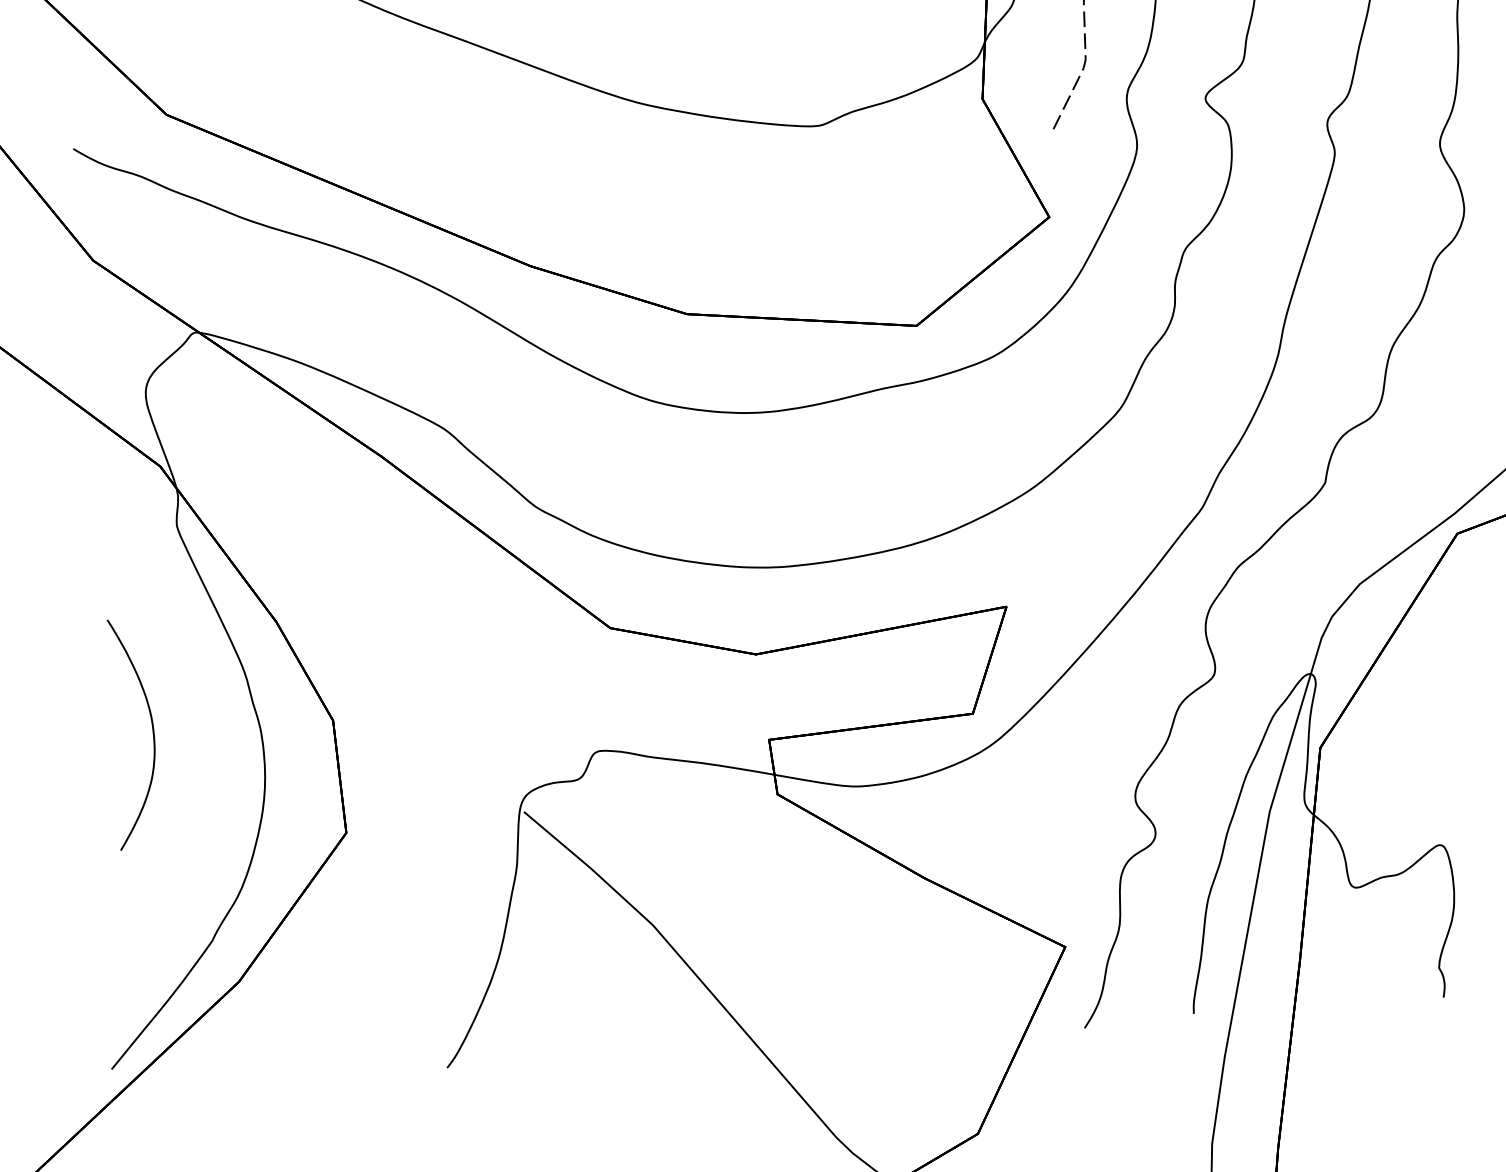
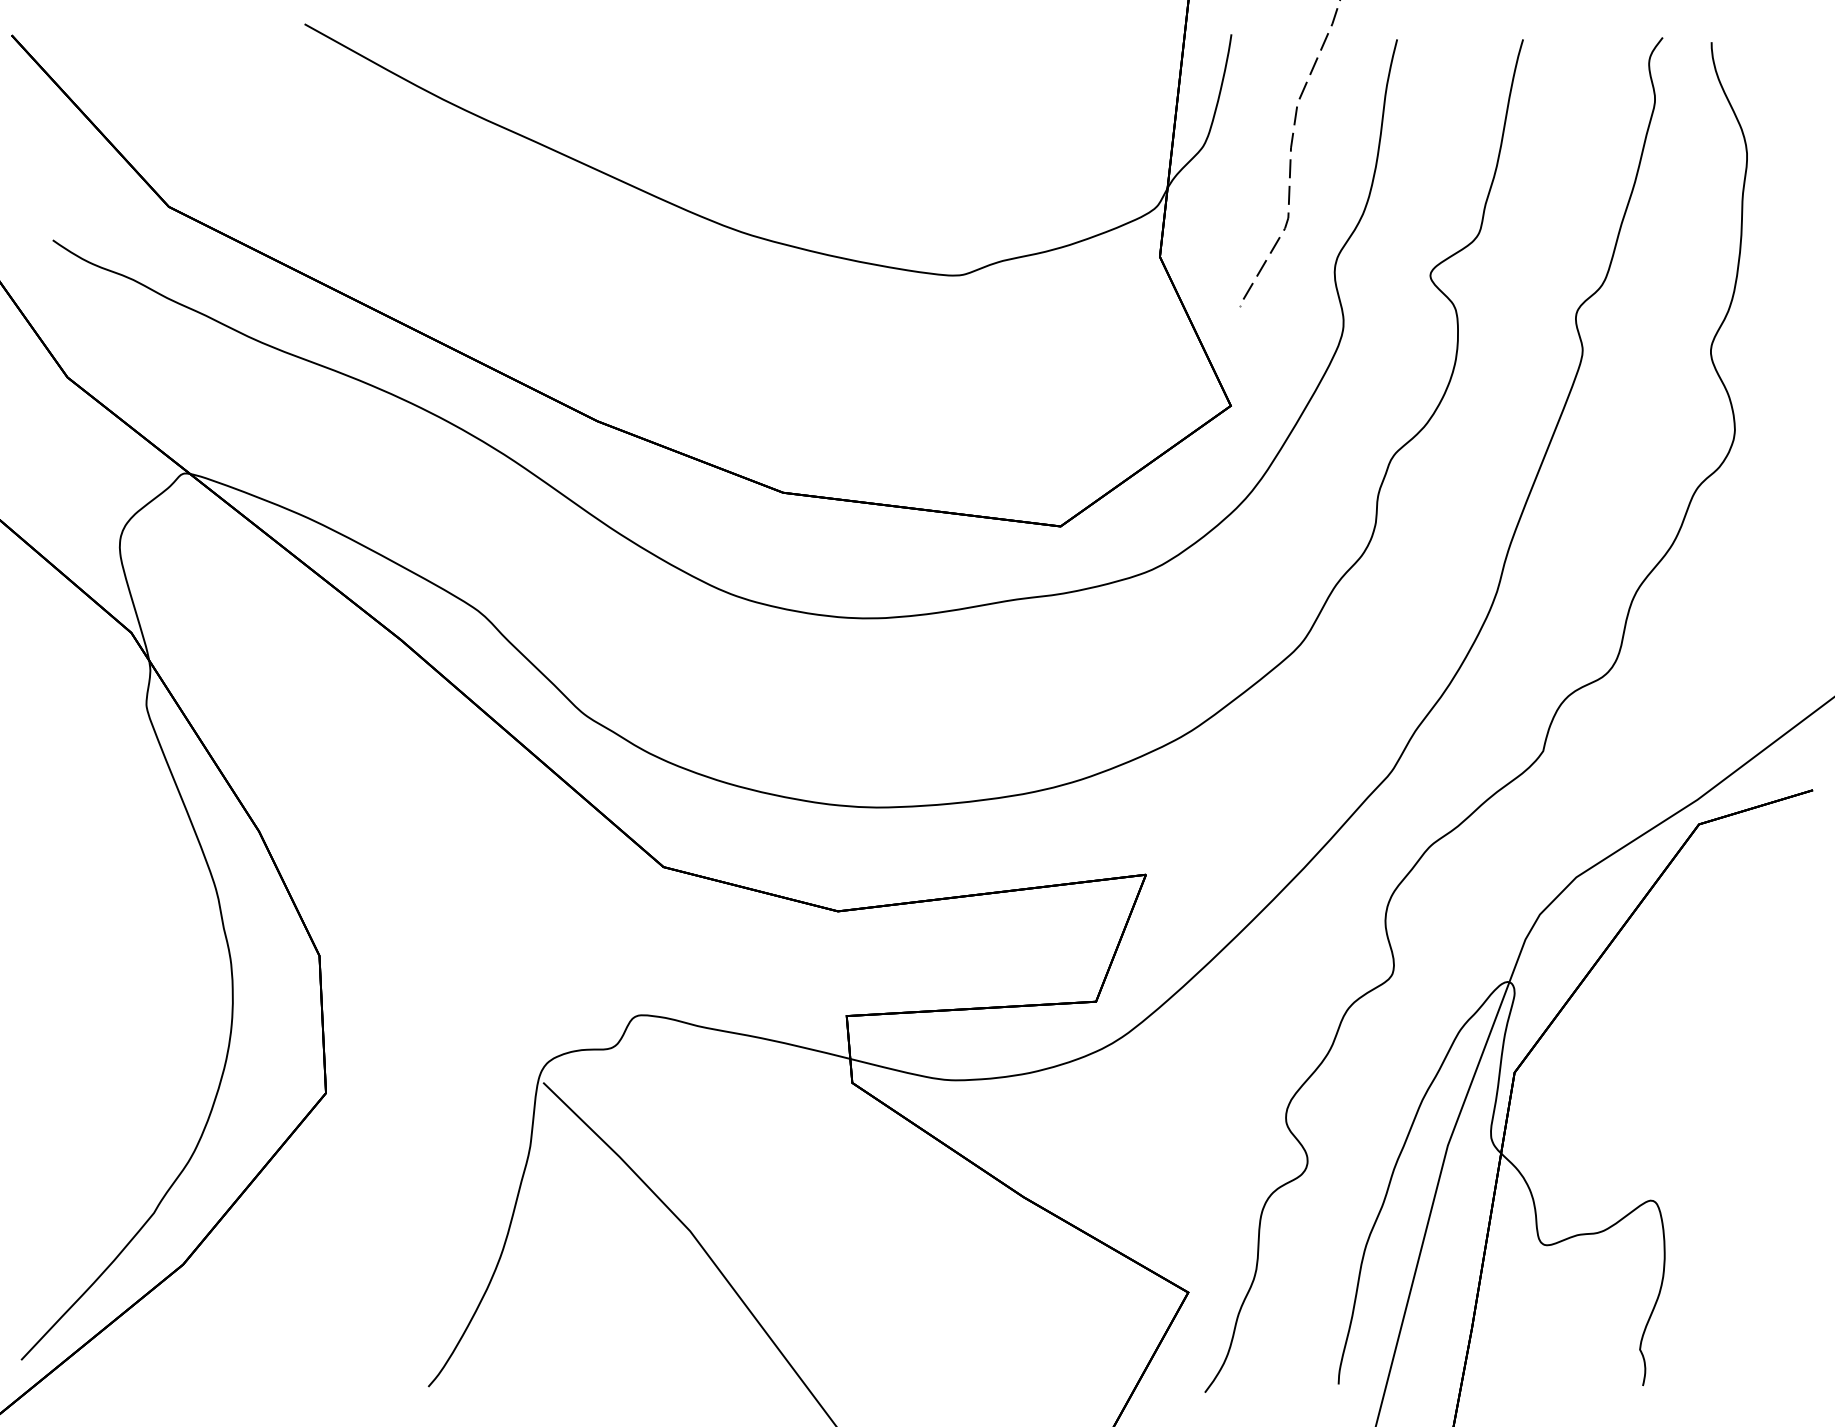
curve: (152, 732) -> (99, 954), removed

